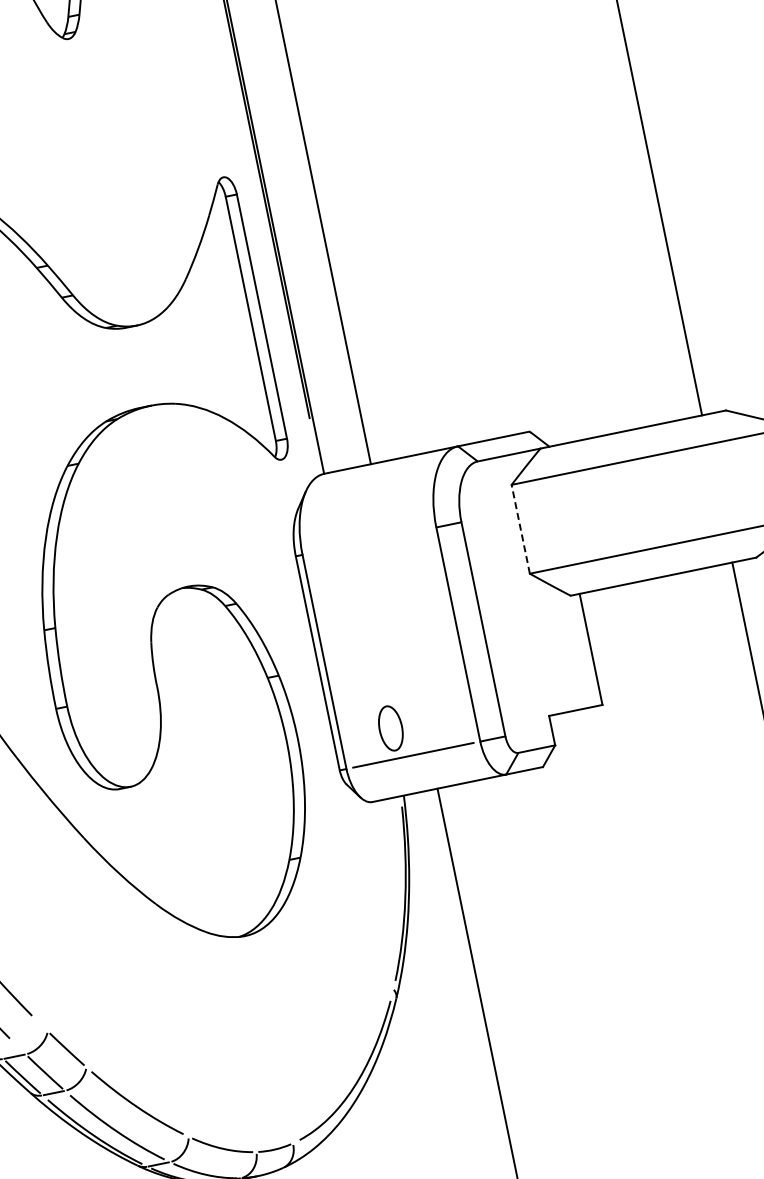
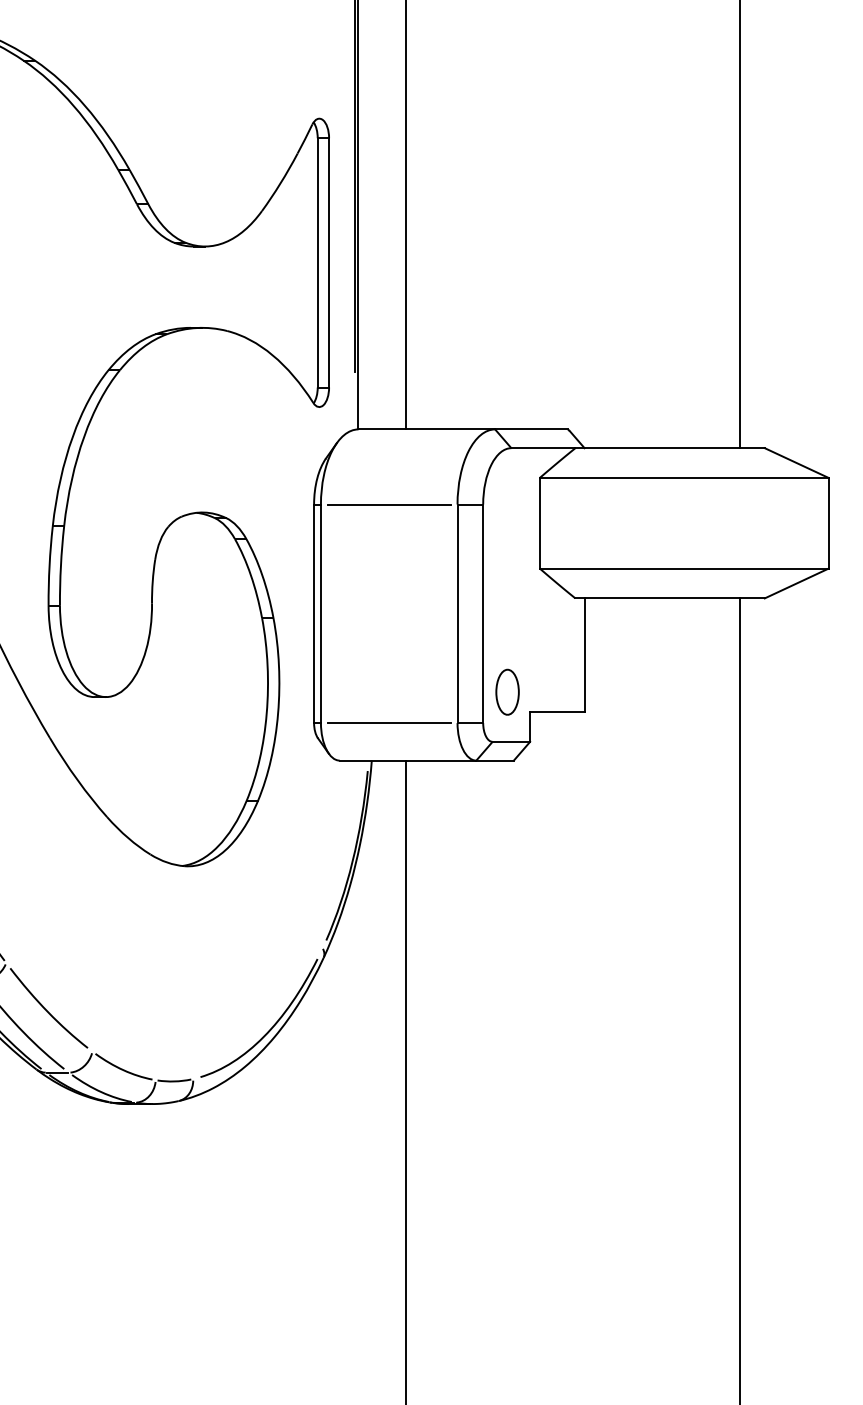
line: (520, 528) -> (539, 522), dashed -> solid
line: (368, 541) -> (388, 504), added
part: (390, 727) -> (507, 691), moved

